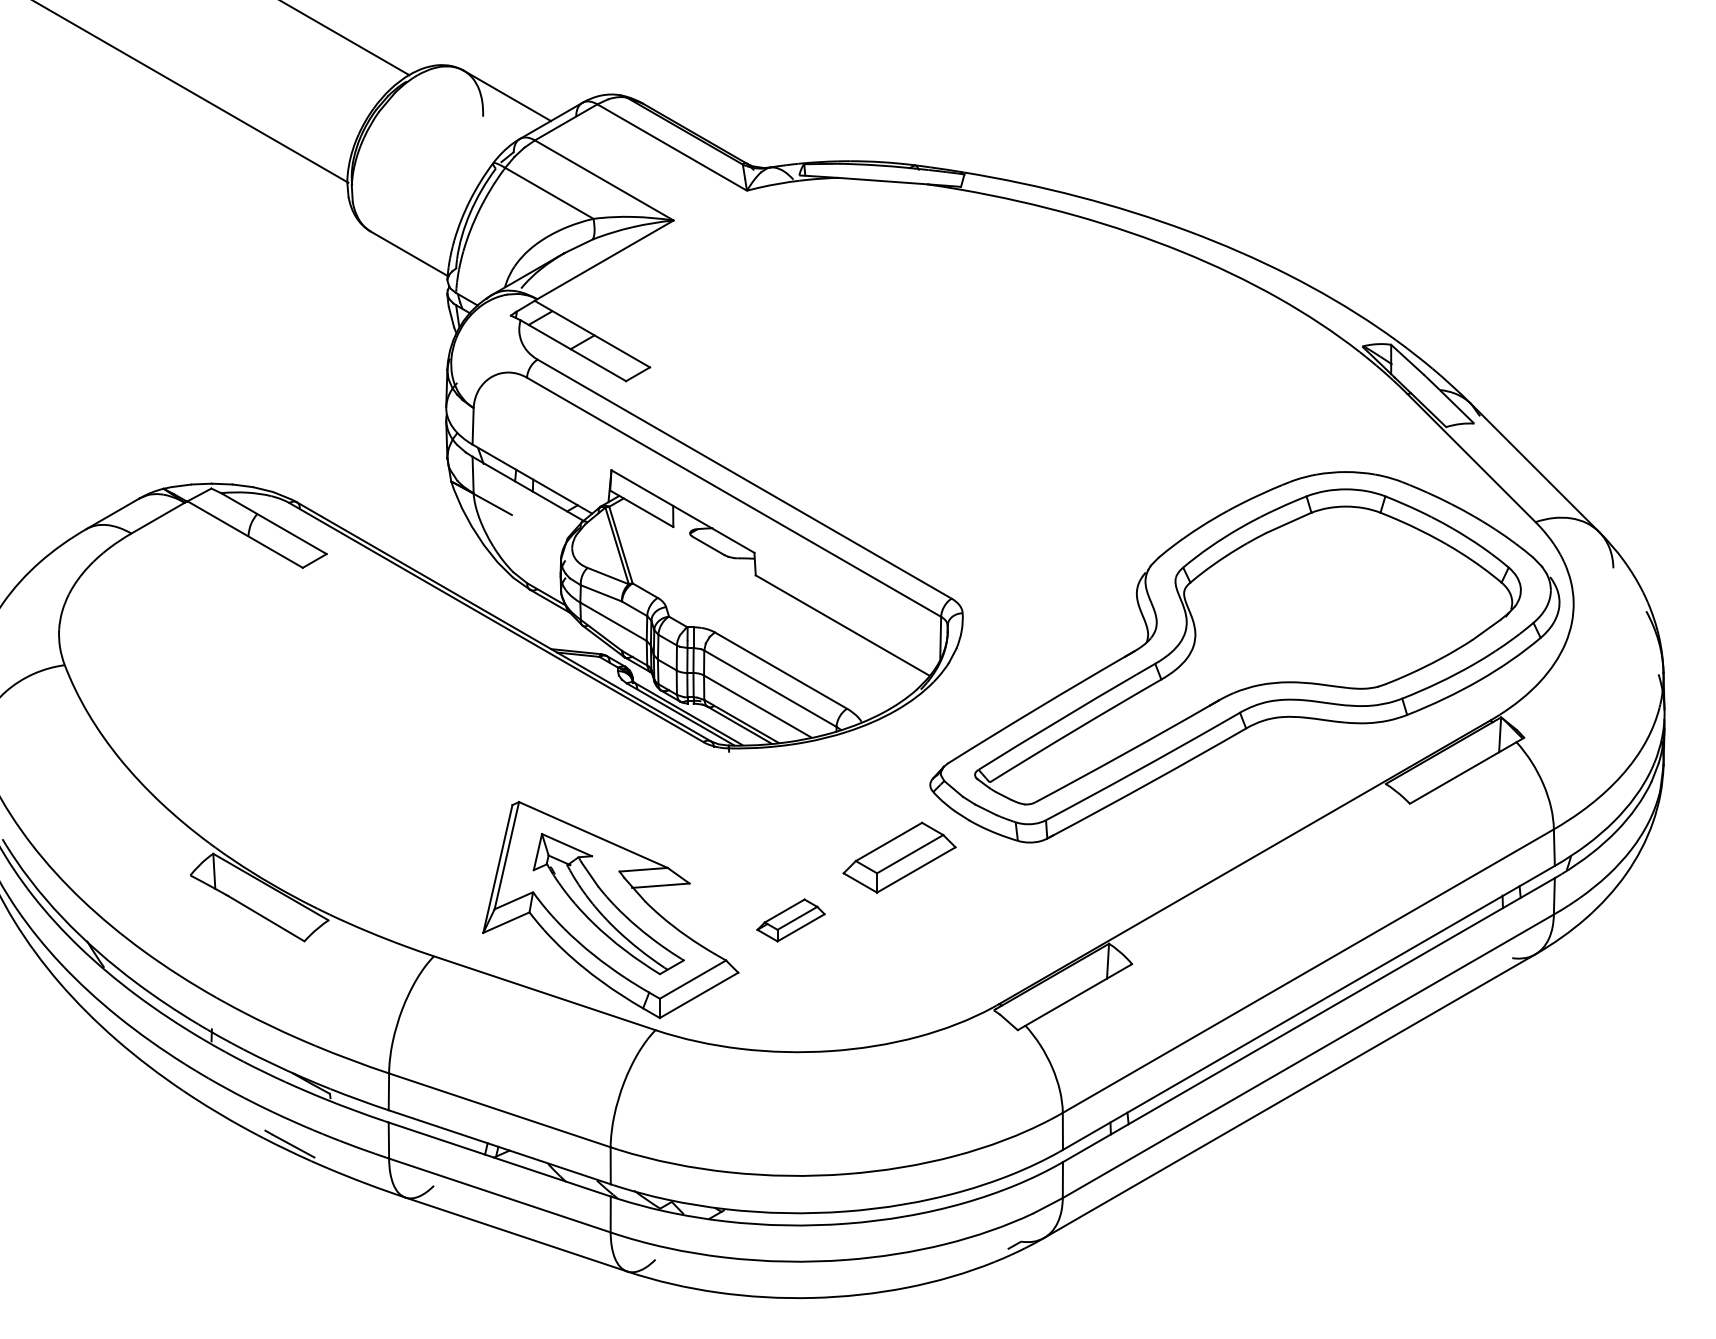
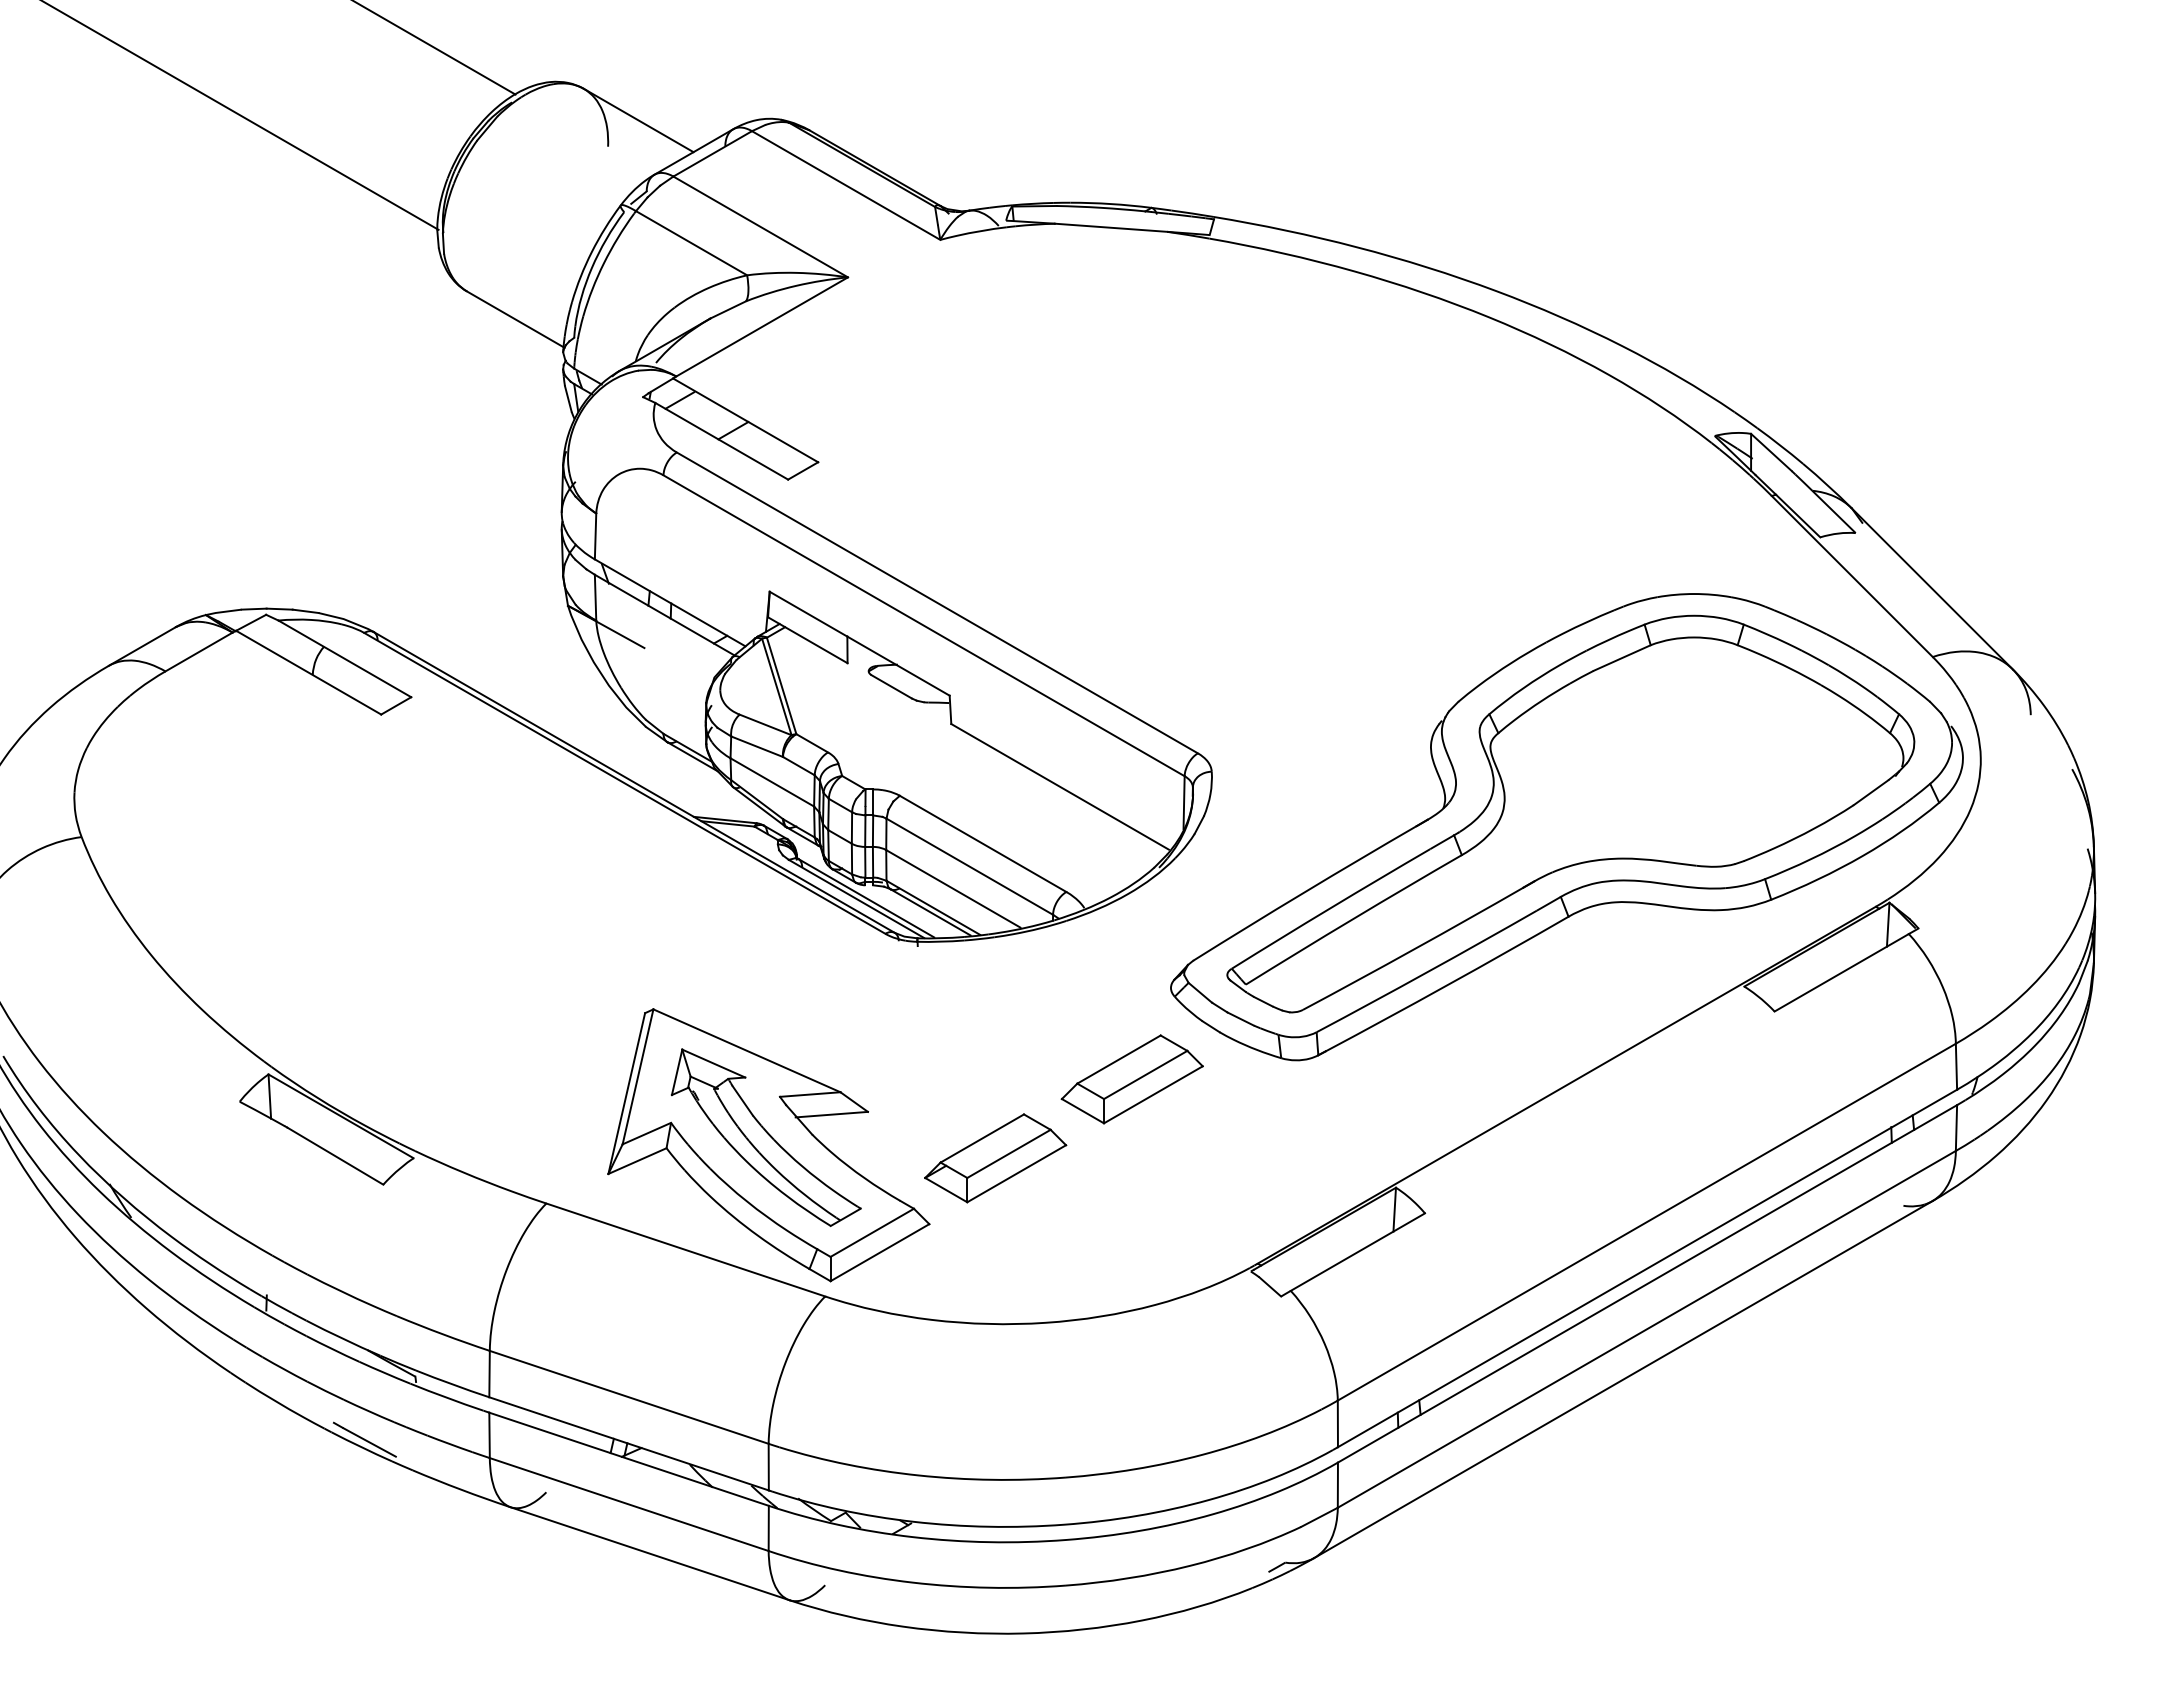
part: (790, 920) -> (995, 1158), size x1.67

